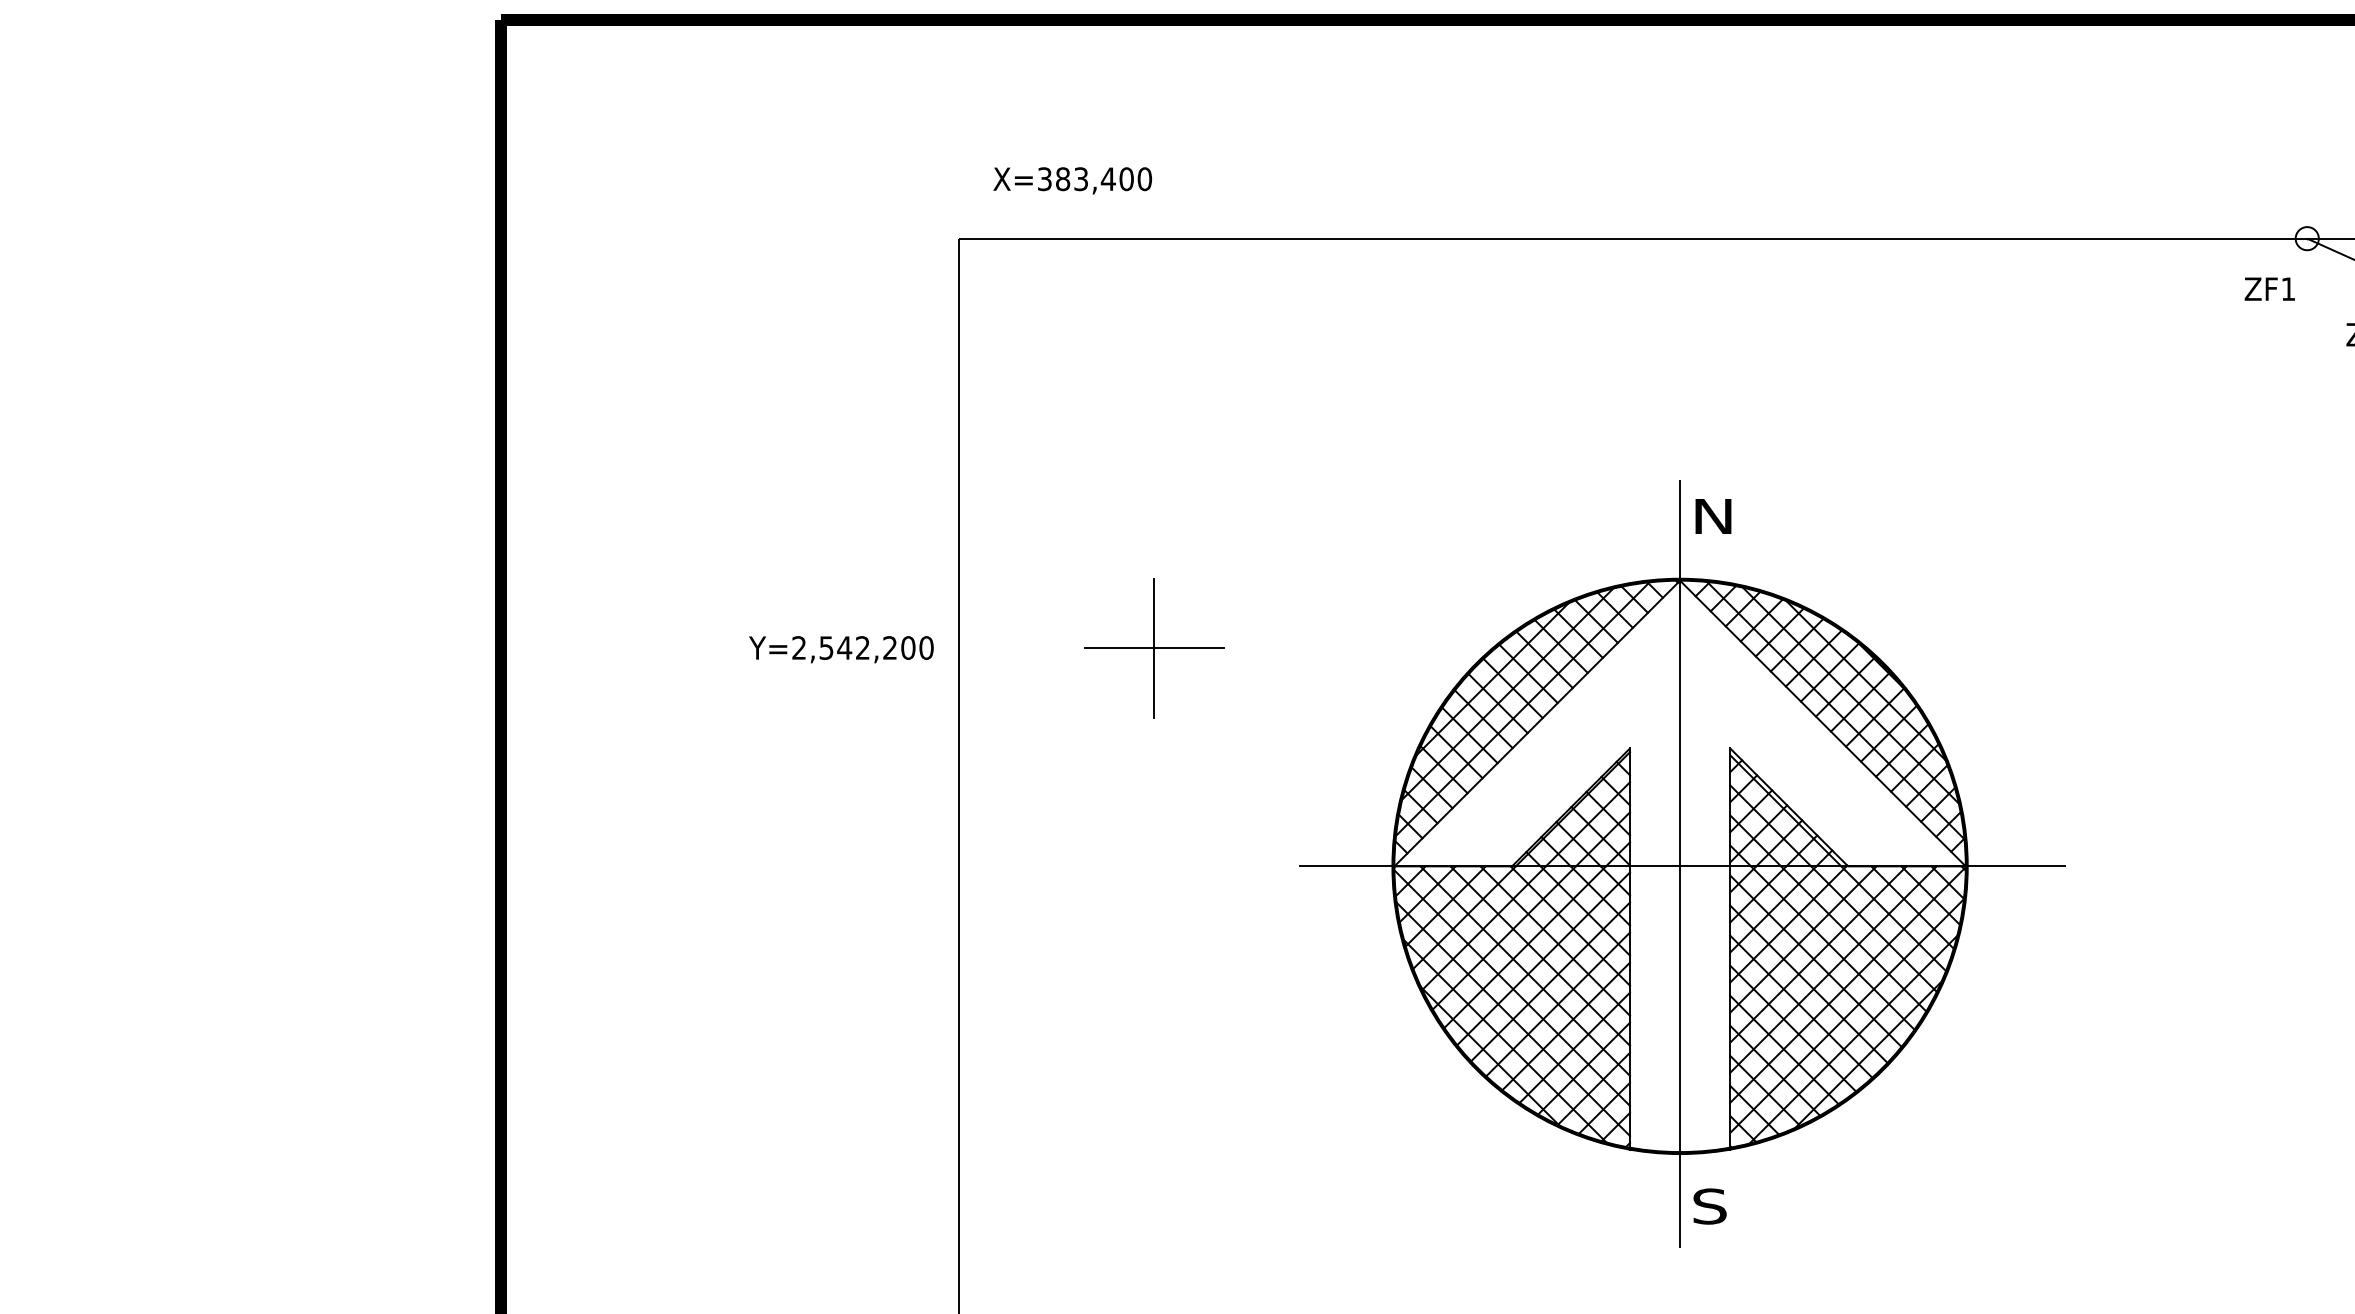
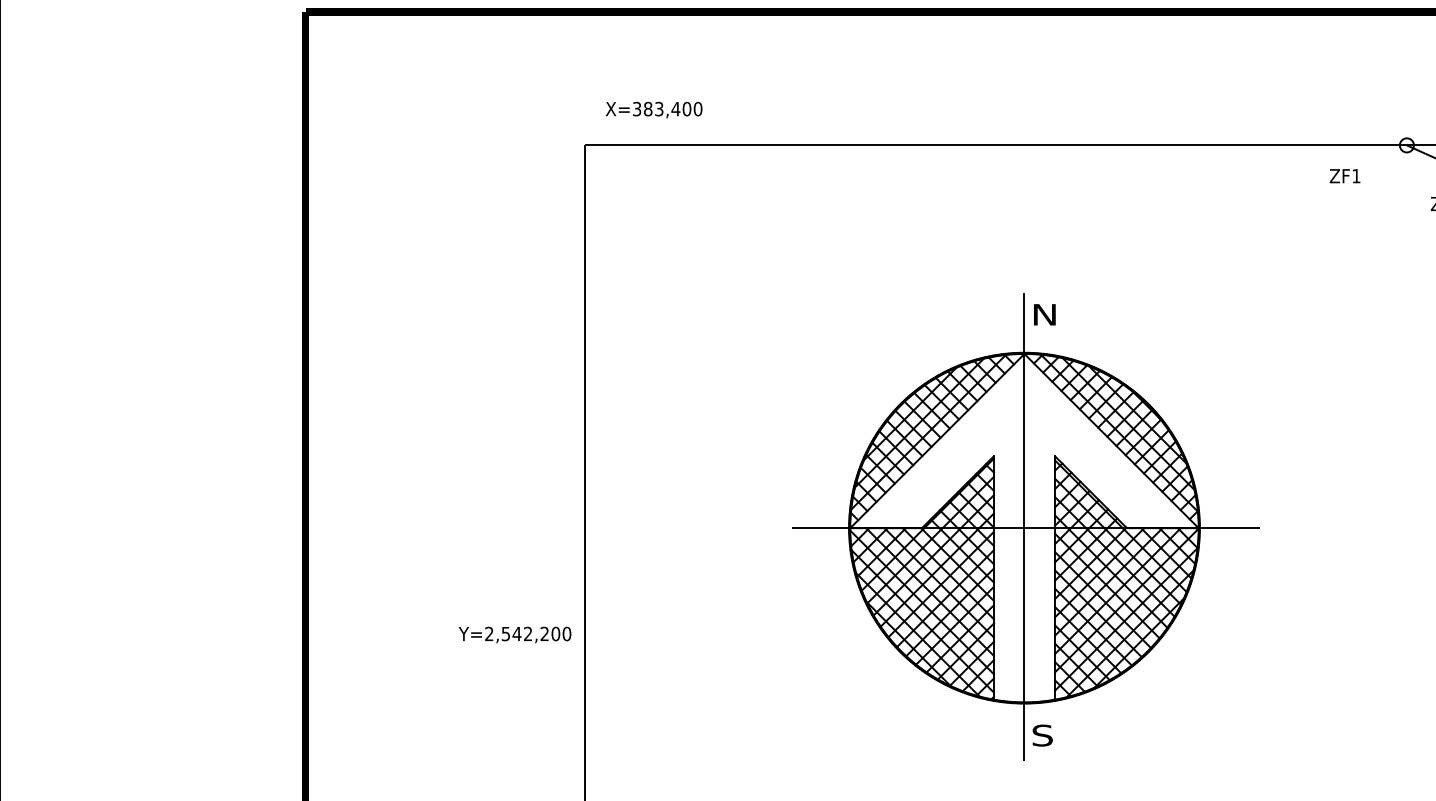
text: (2268, 289) -> (1344, 176), moved
part: (1153, 647) -> (703, 394), removed
text: (840, 648) -> (514, 634), moved

